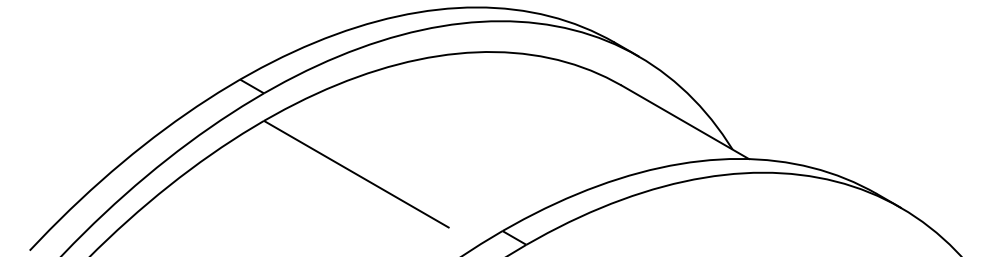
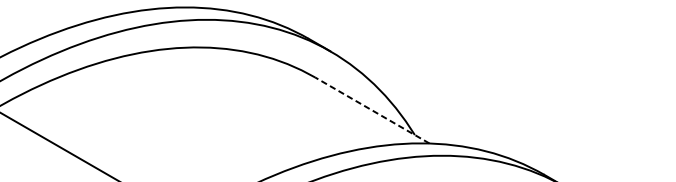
line: (685, 122) -> (372, 110), solid -> dashed

